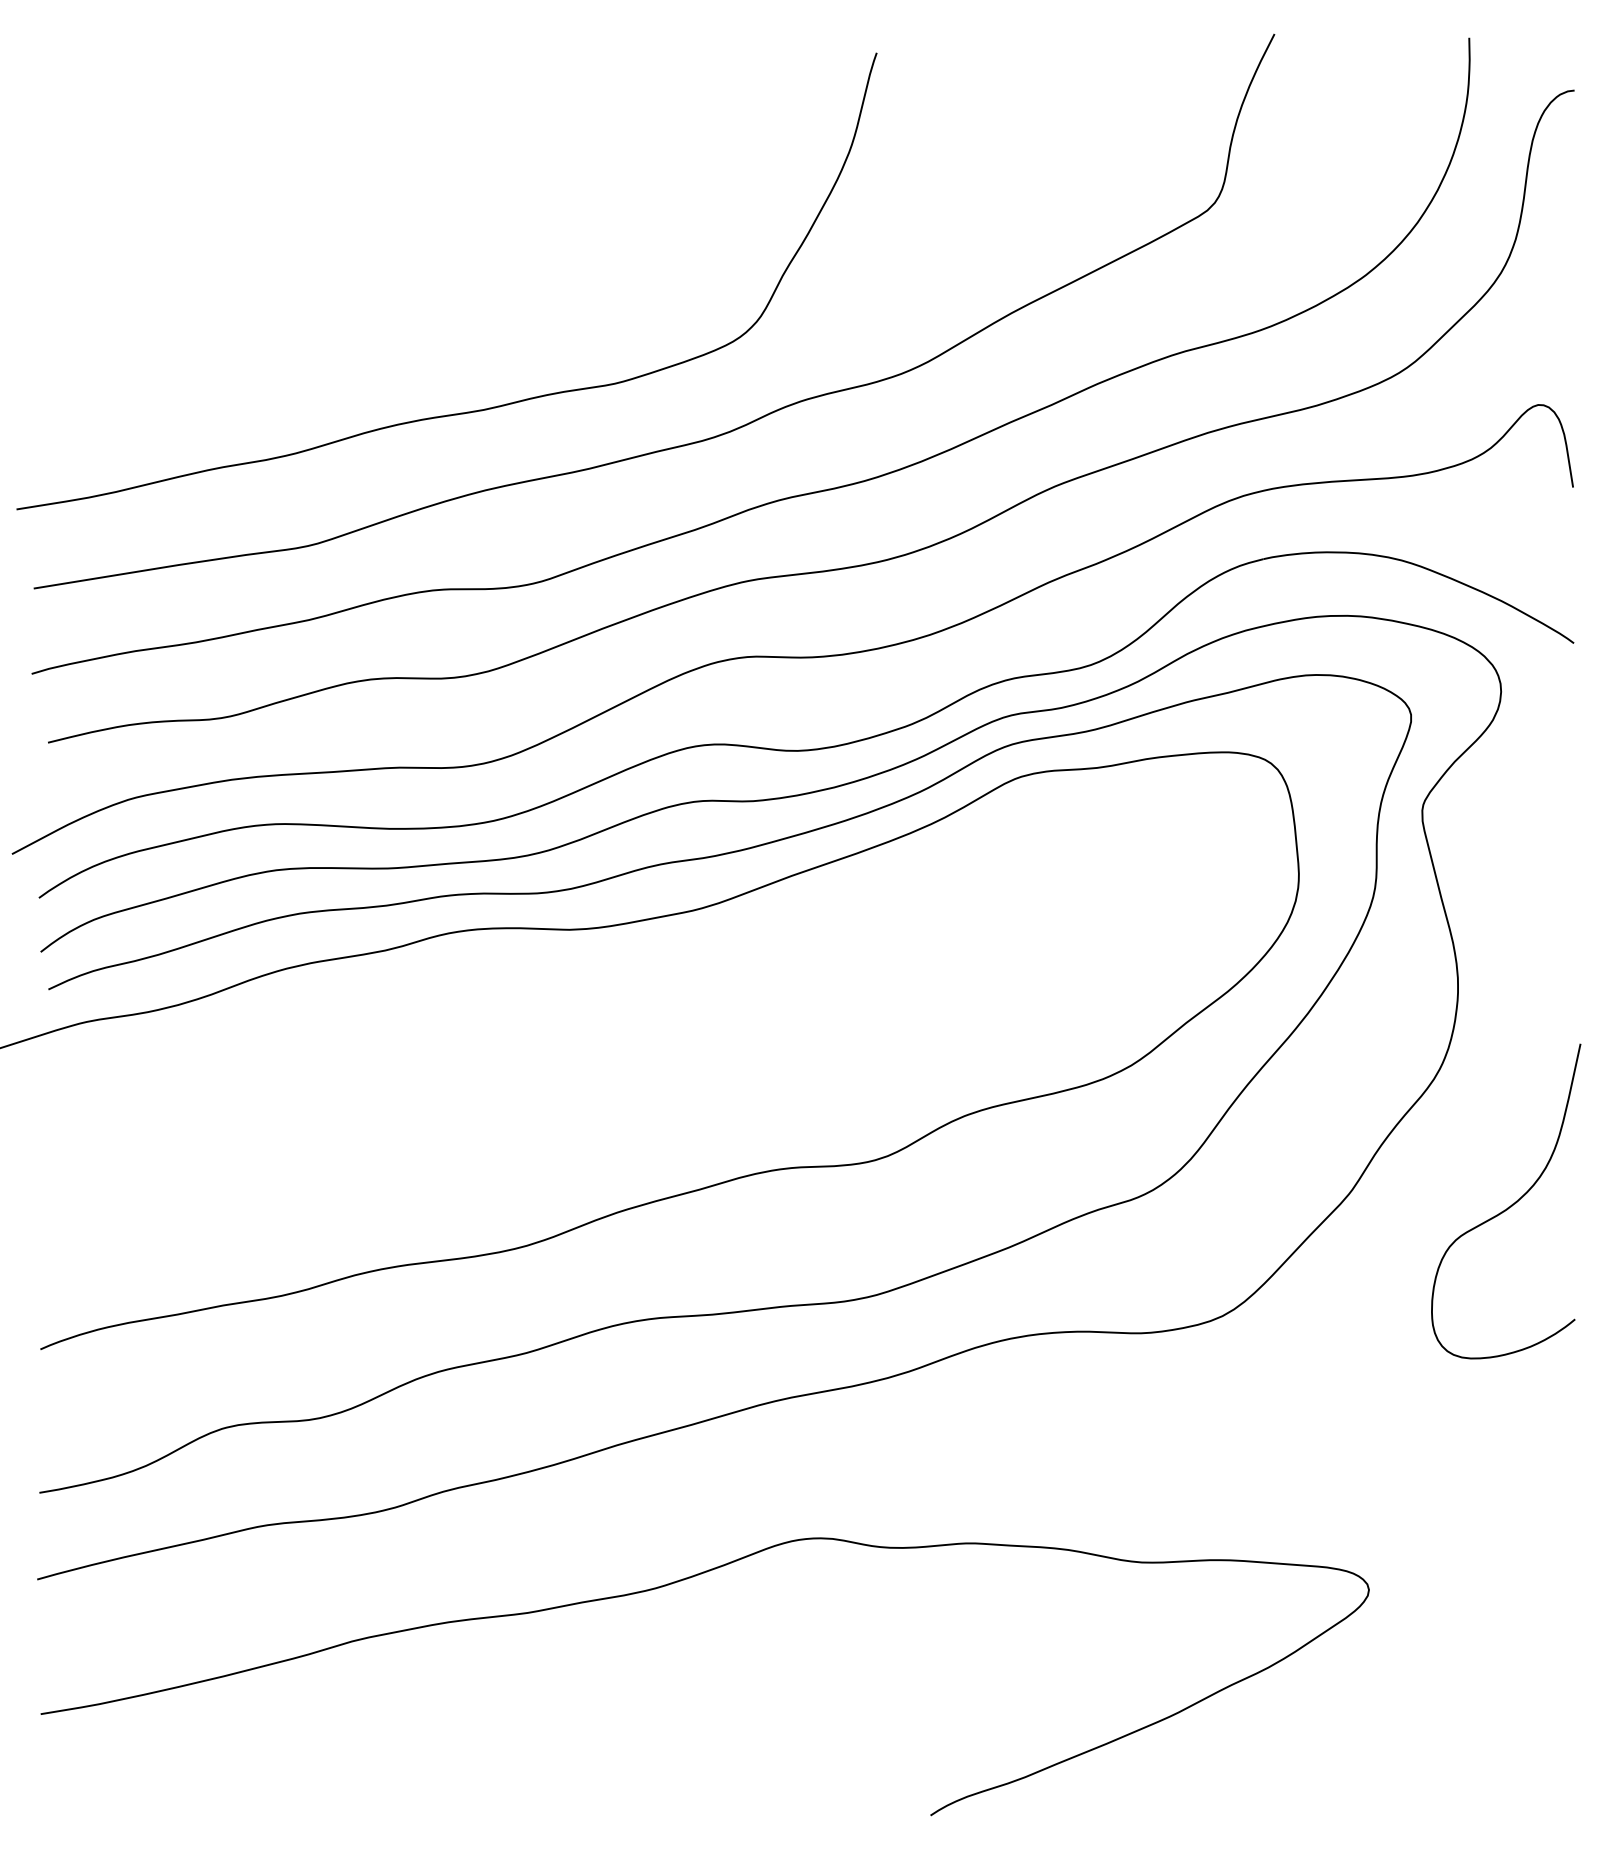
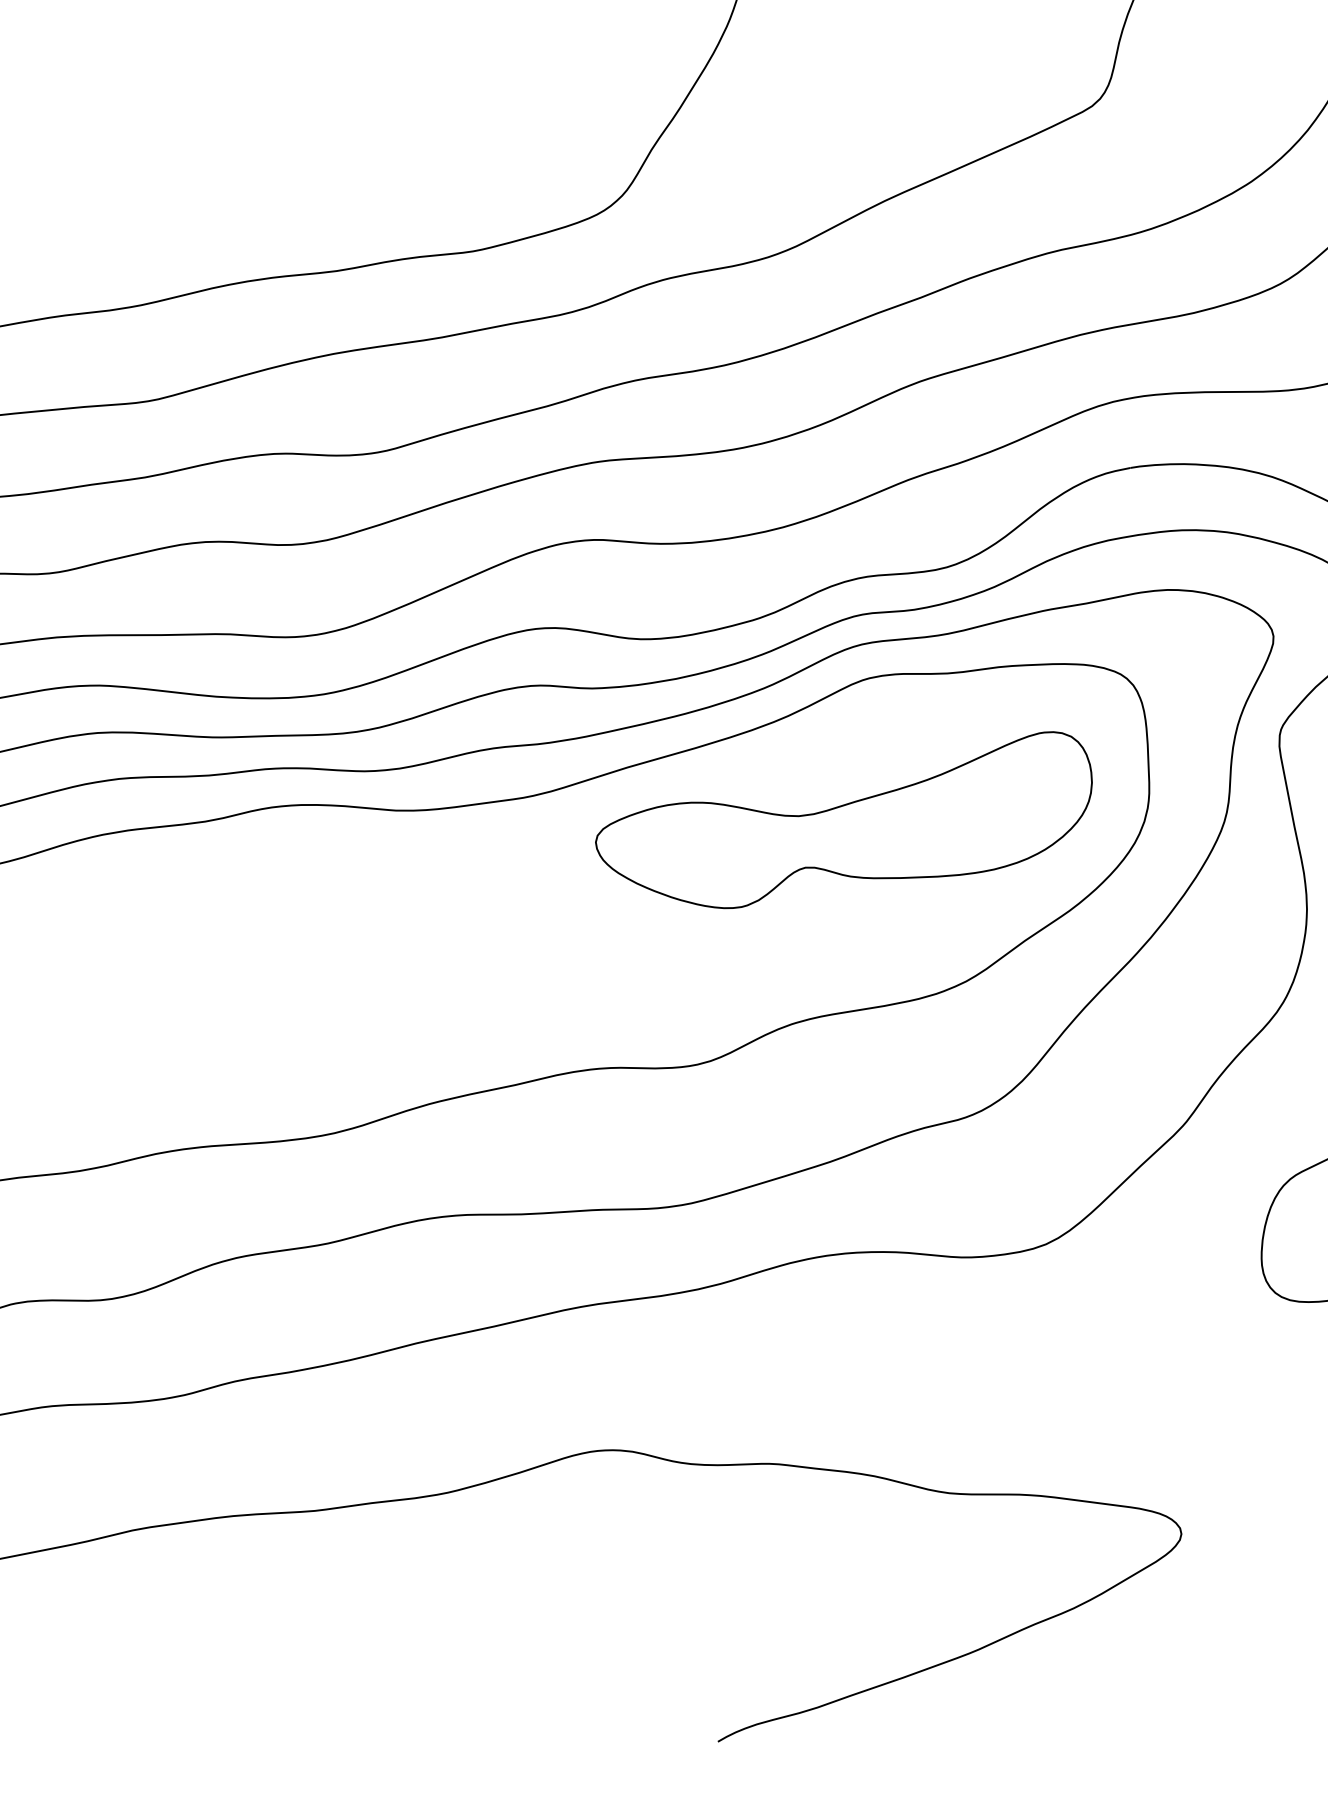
part: (1003, 913) -> (843, 817), added

